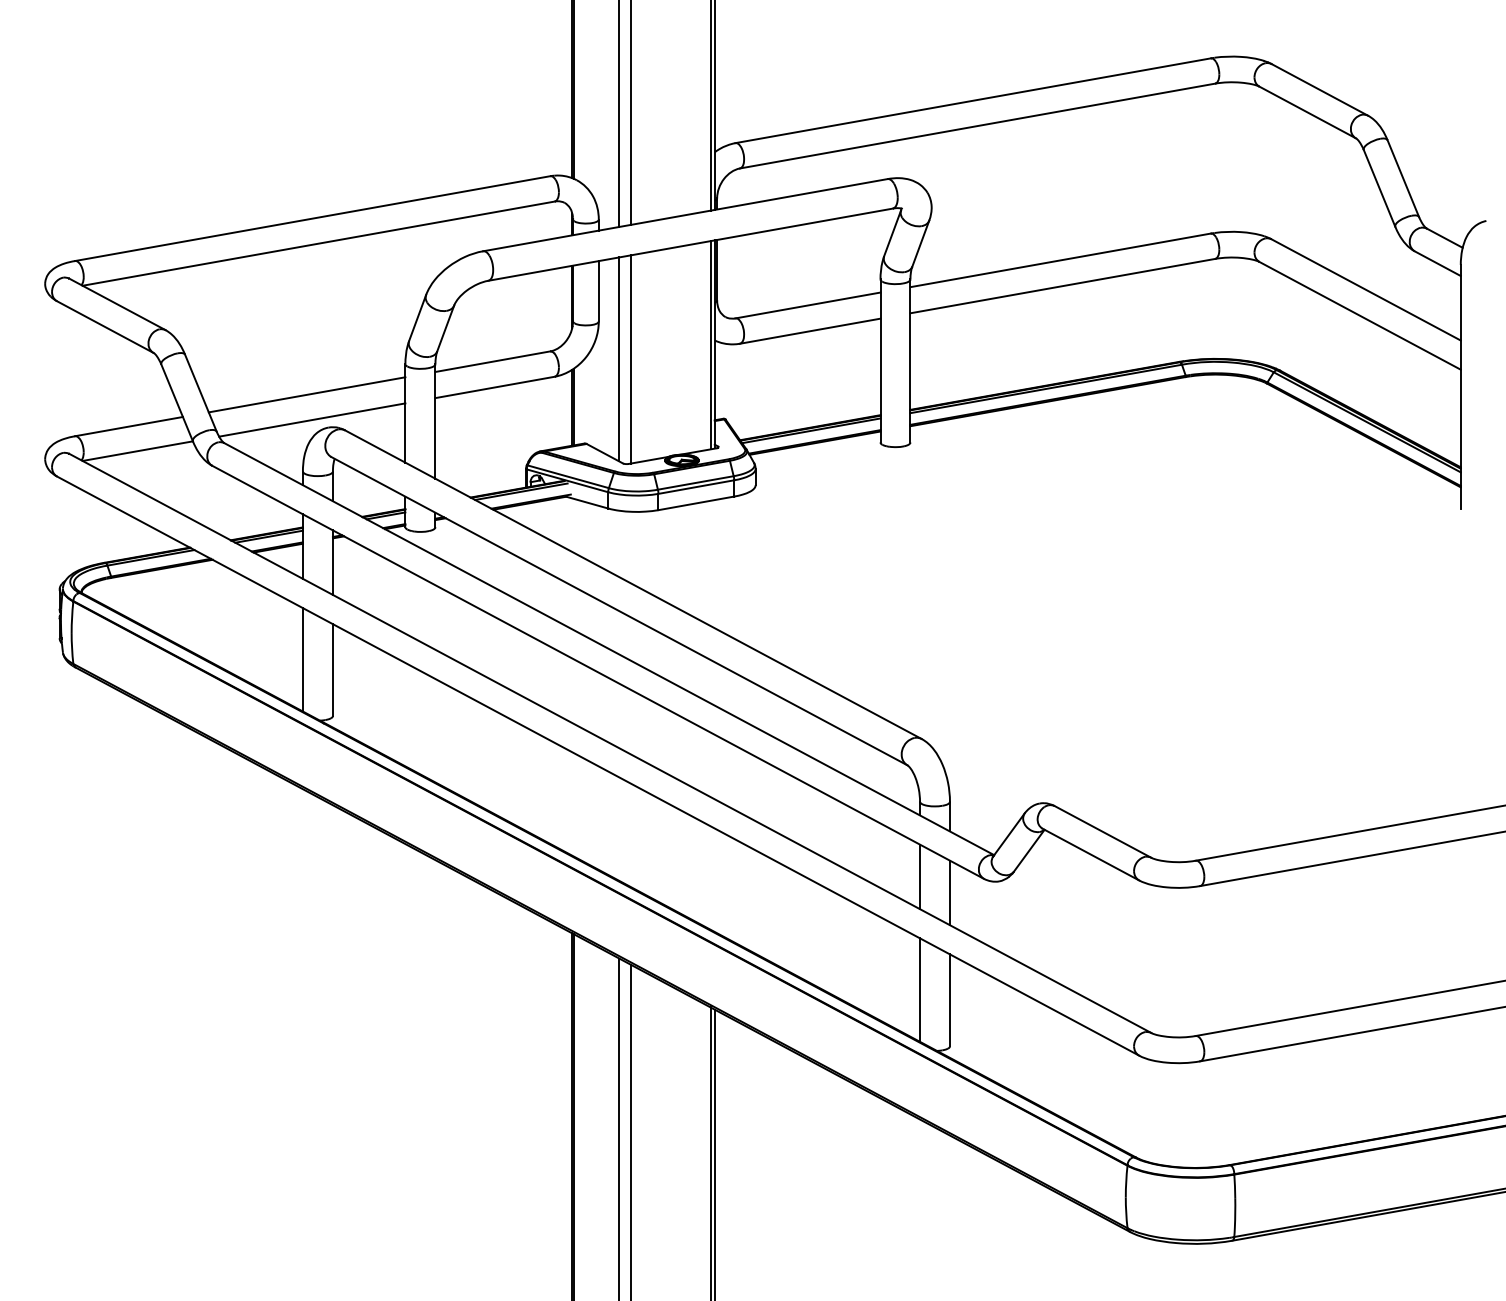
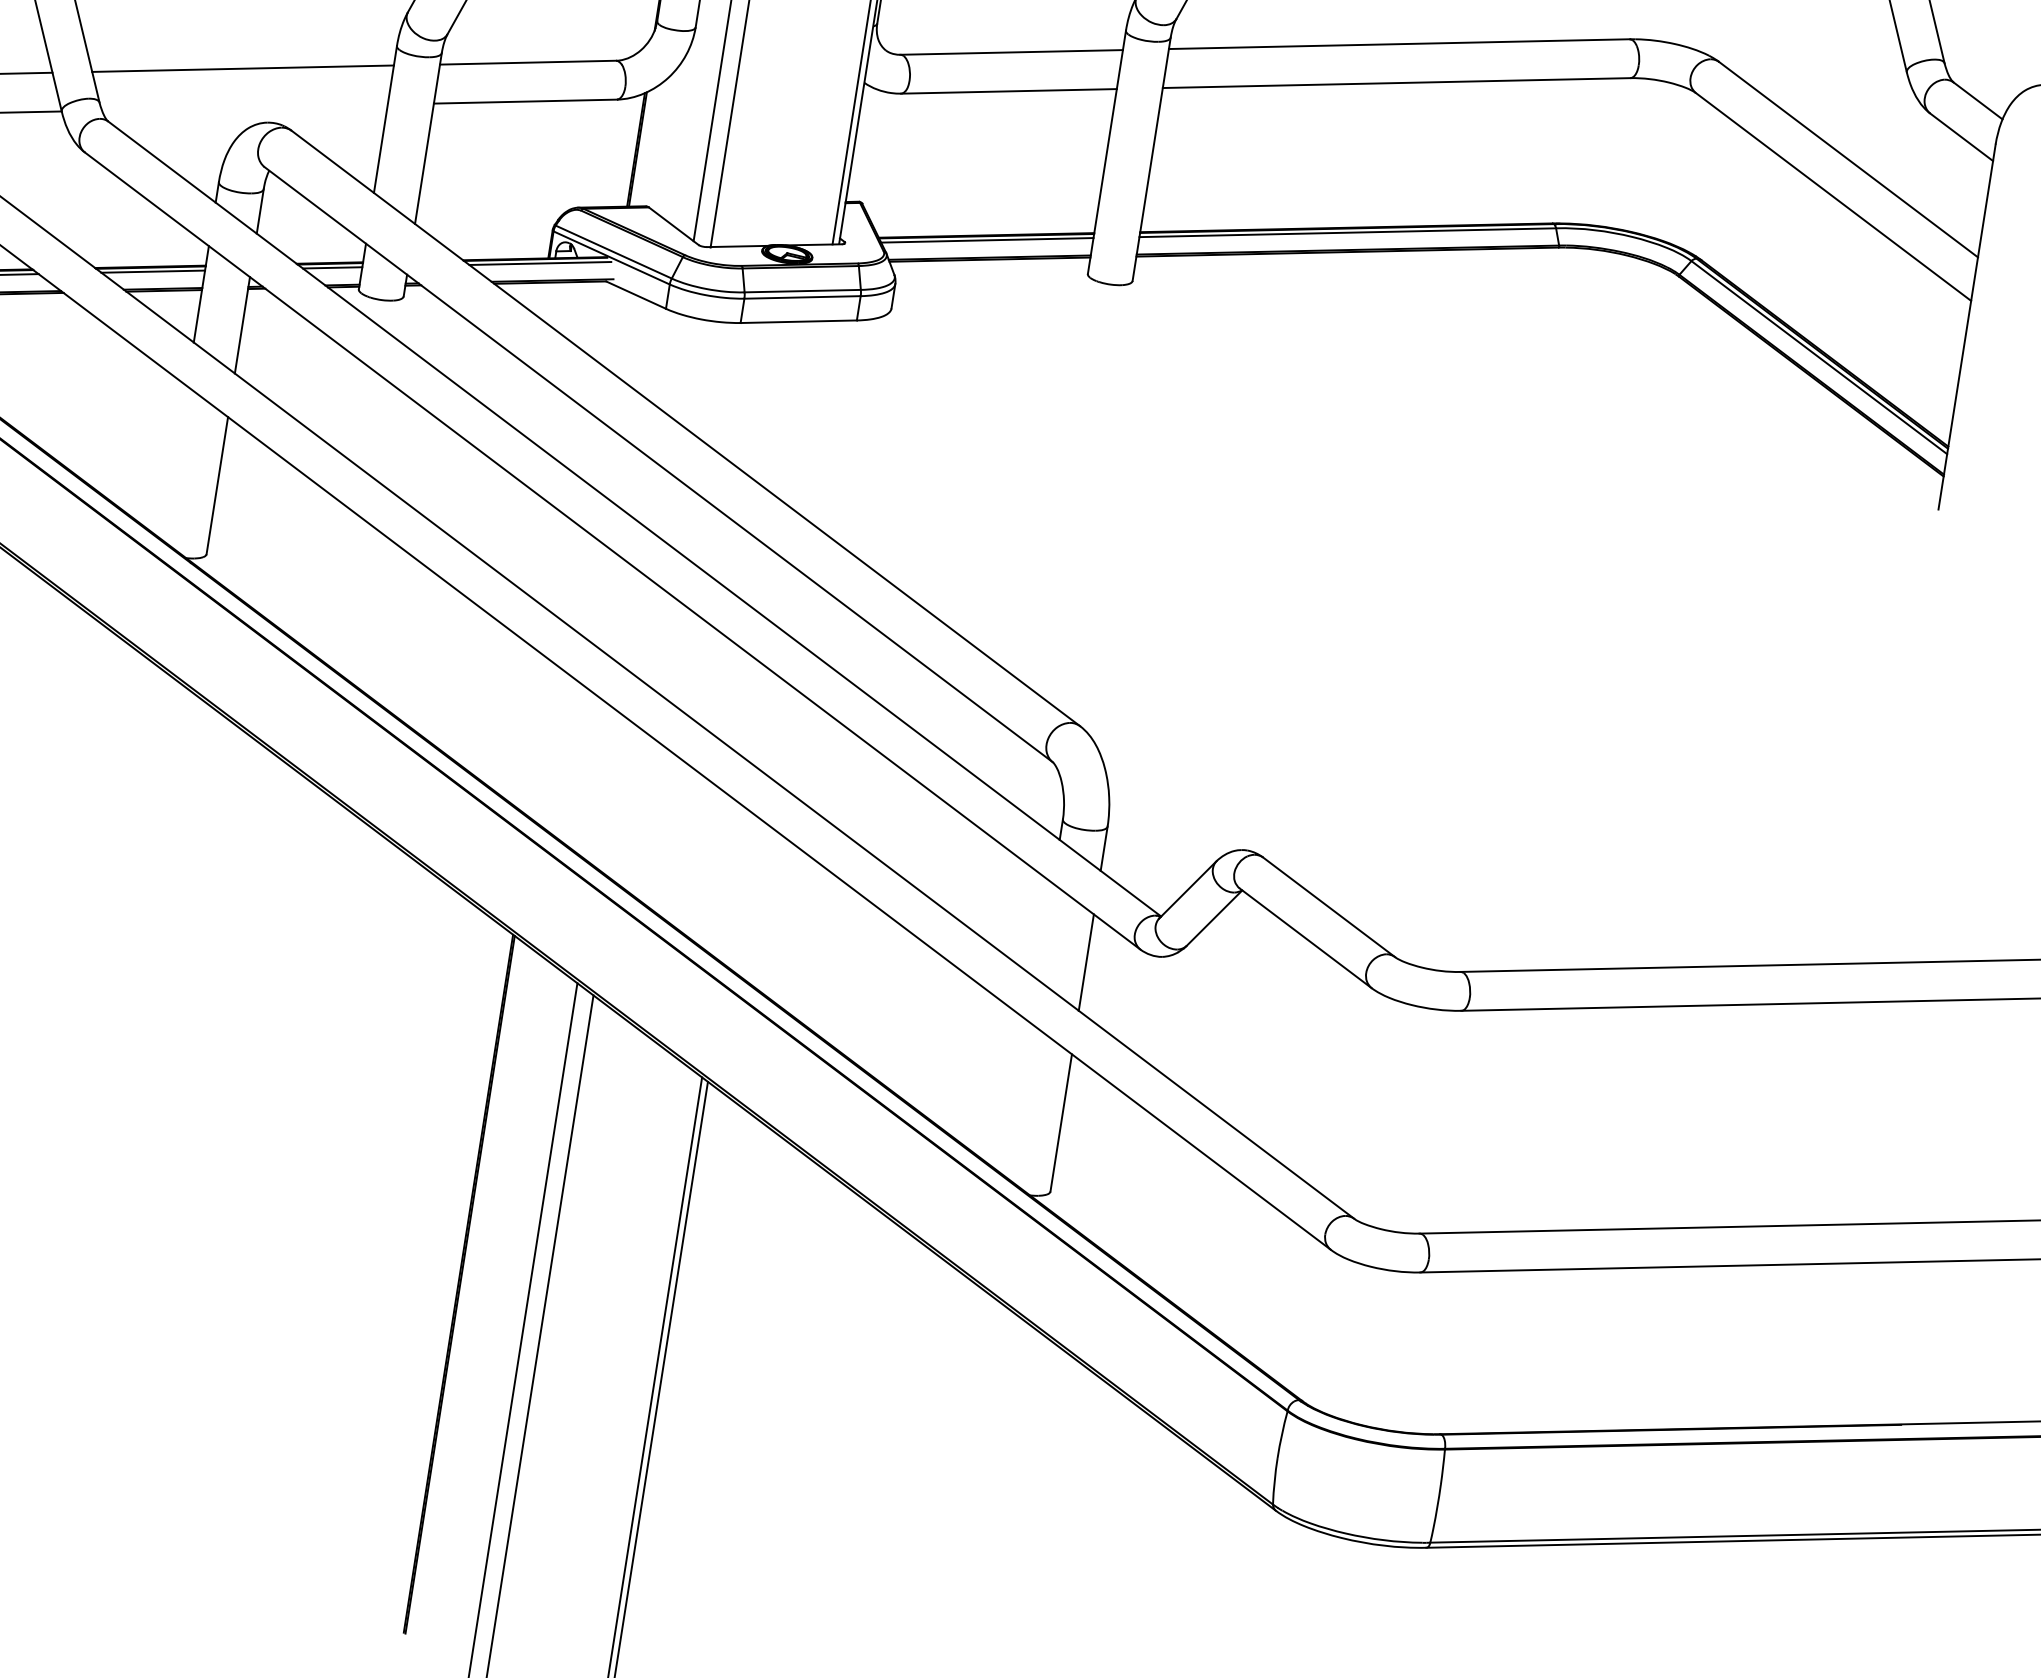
line: (312, 419) -> (245, 106), removed
line: (302, 659) -> (174, 462), removed
line: (920, 876) -> (1046, 931), removed
line: (920, 989) -> (1019, 1099), removed

